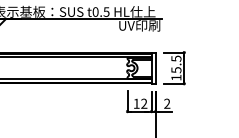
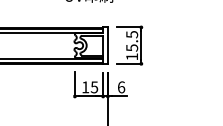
text: (144, 103) -> (94, 87), 12 -> 15
text: (167, 103) -> (121, 87), 2 -> 6

